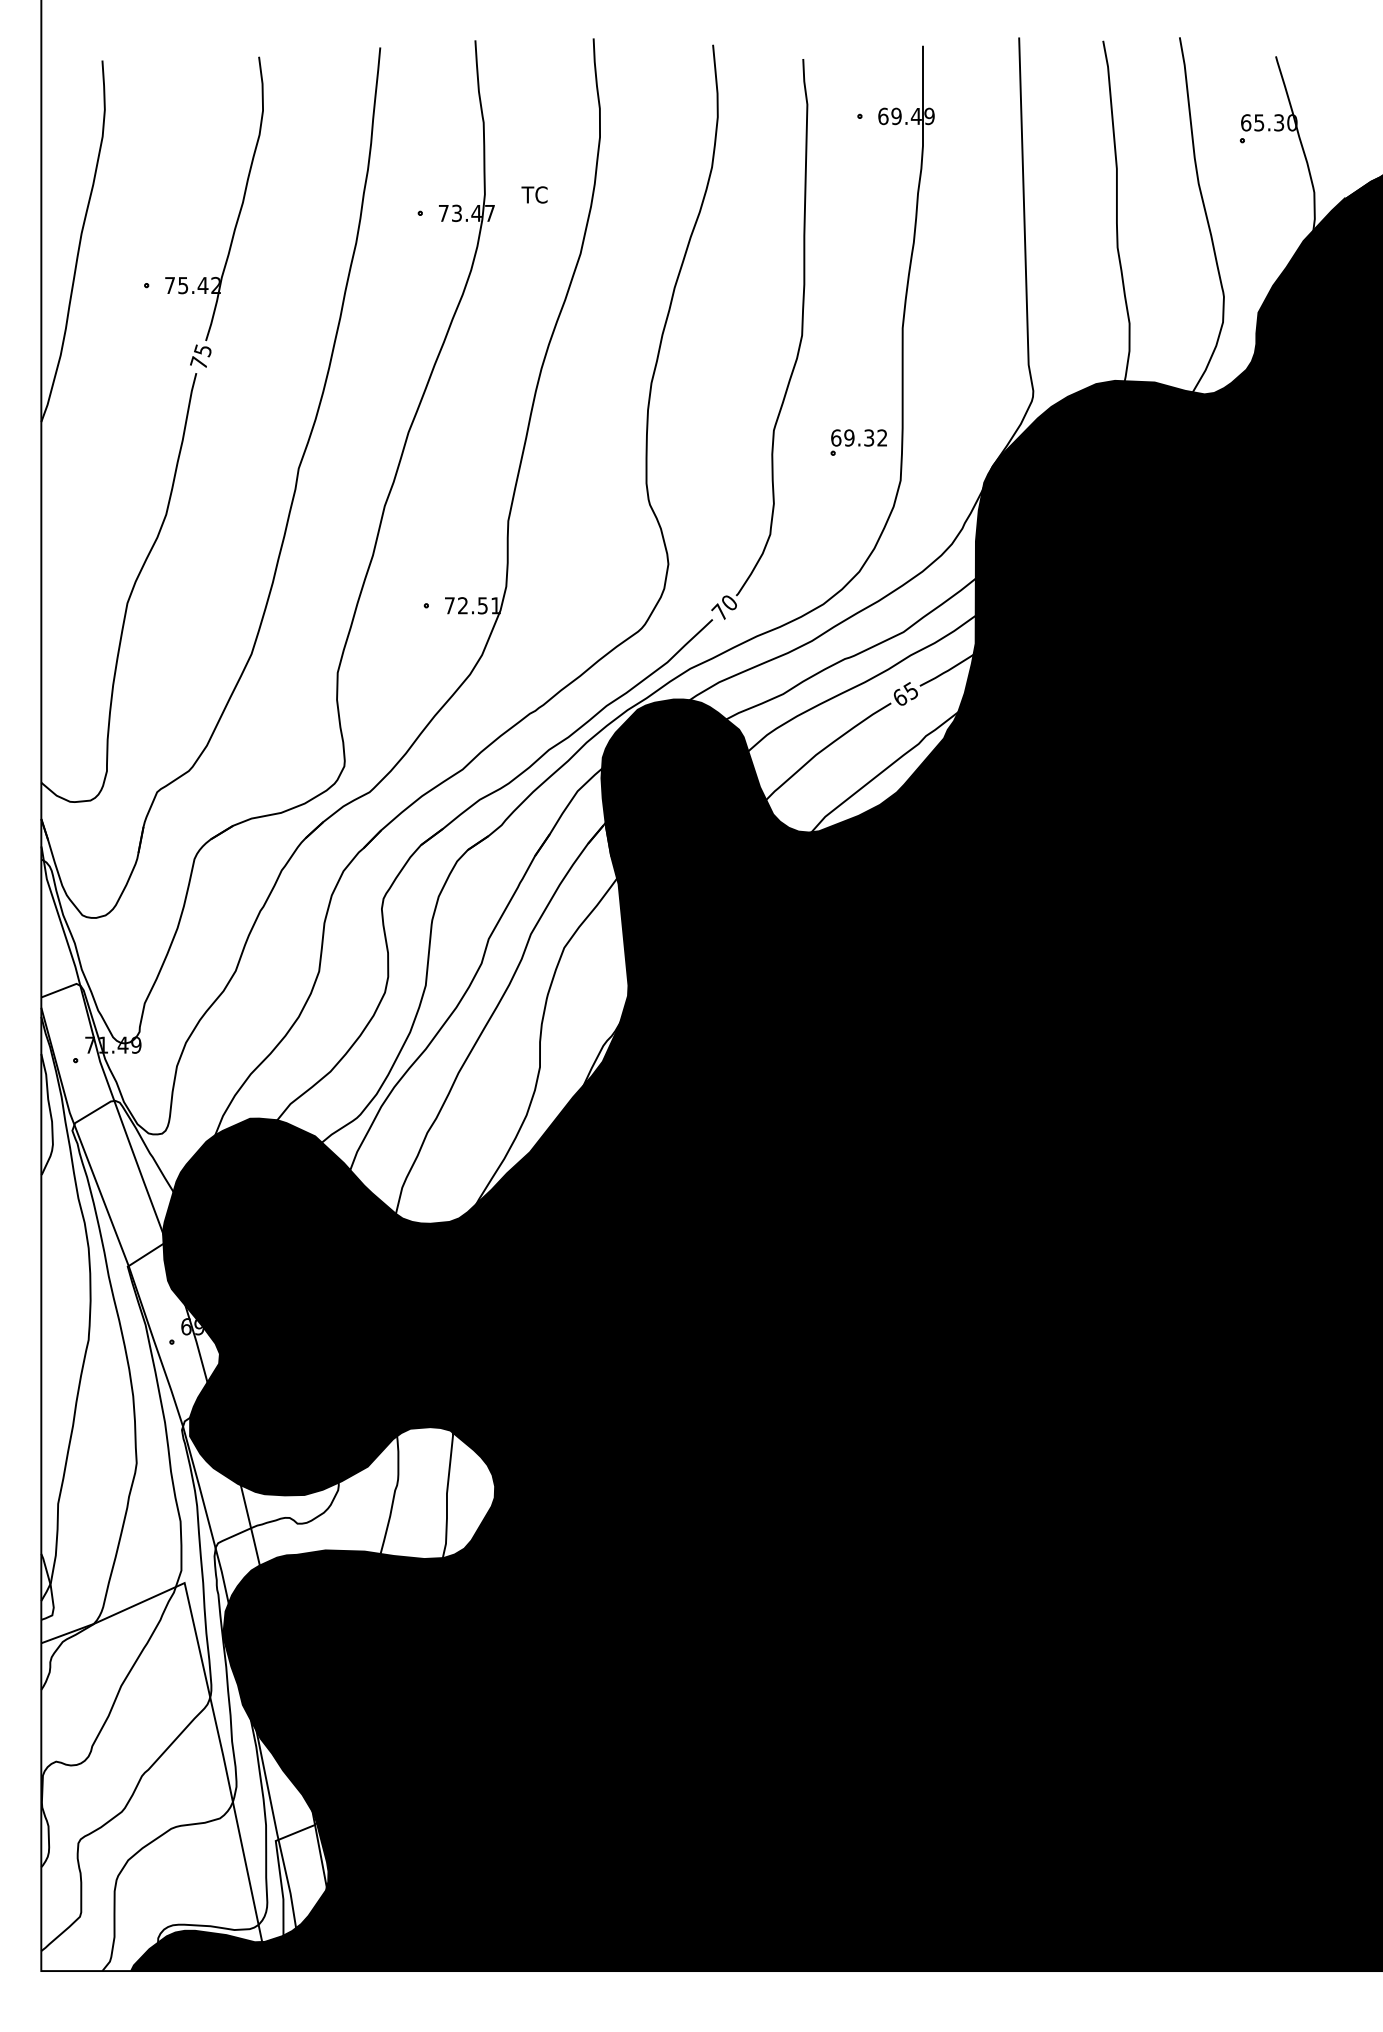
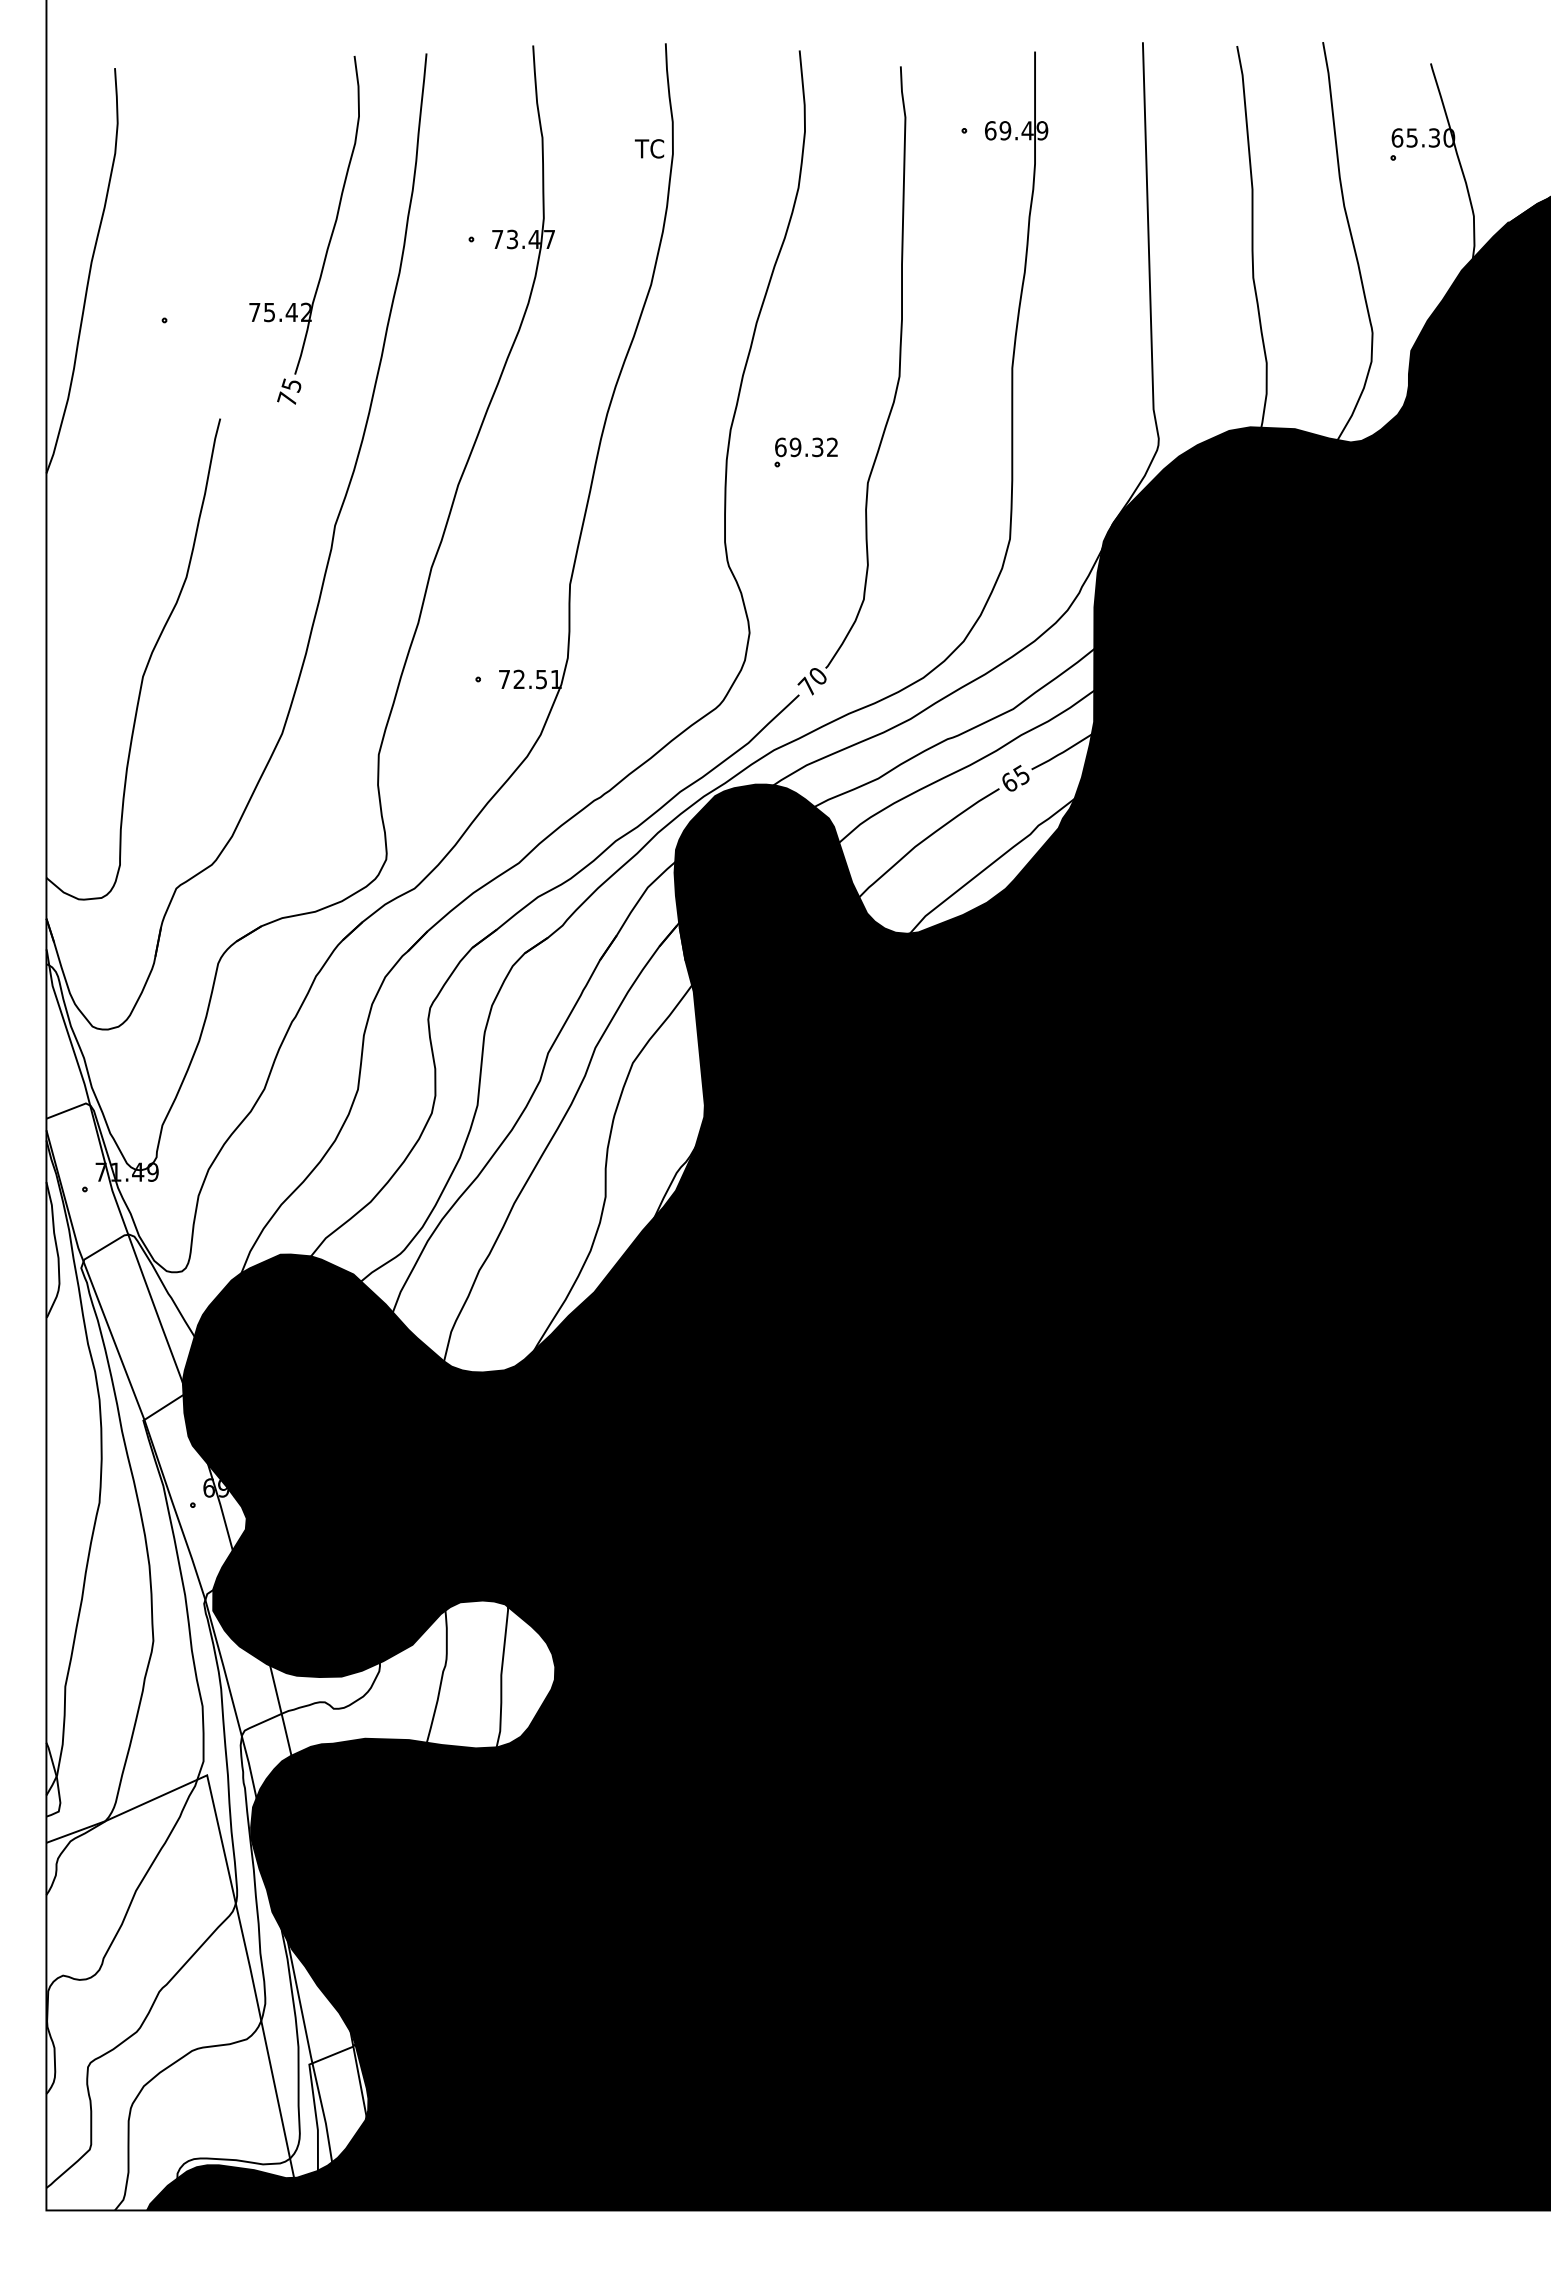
text: (534, 194) -> (649, 148), moved
part: (236, 219) -> (329, 238), moved
part: (858, 442) -> (805, 452), moved

